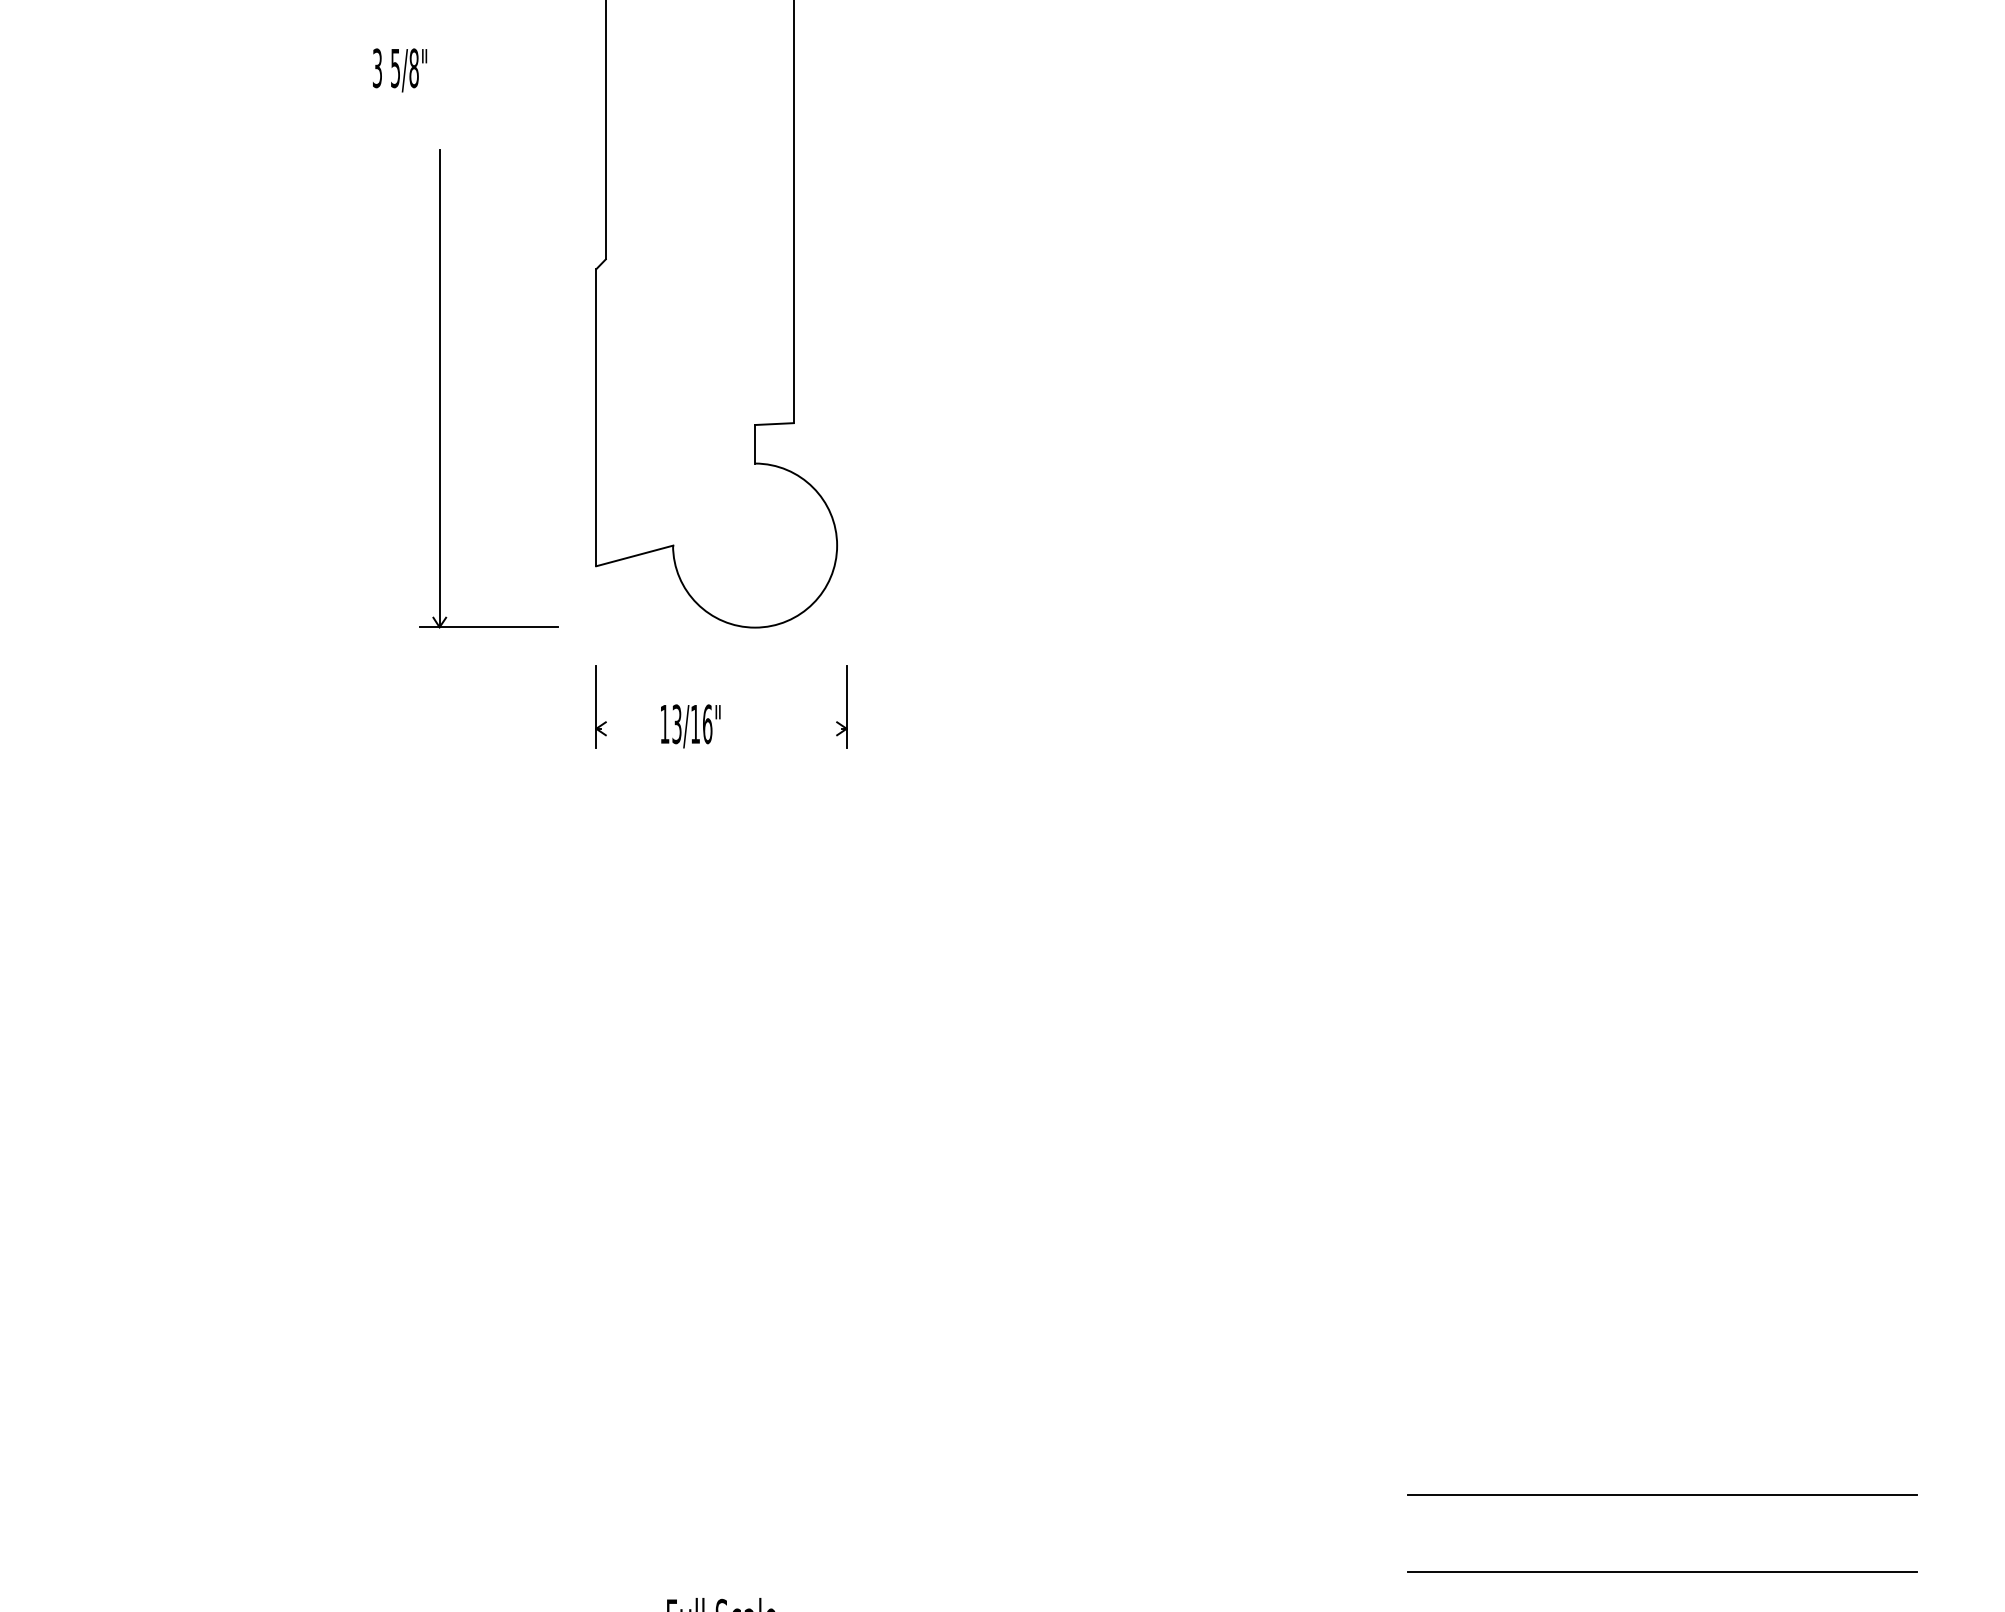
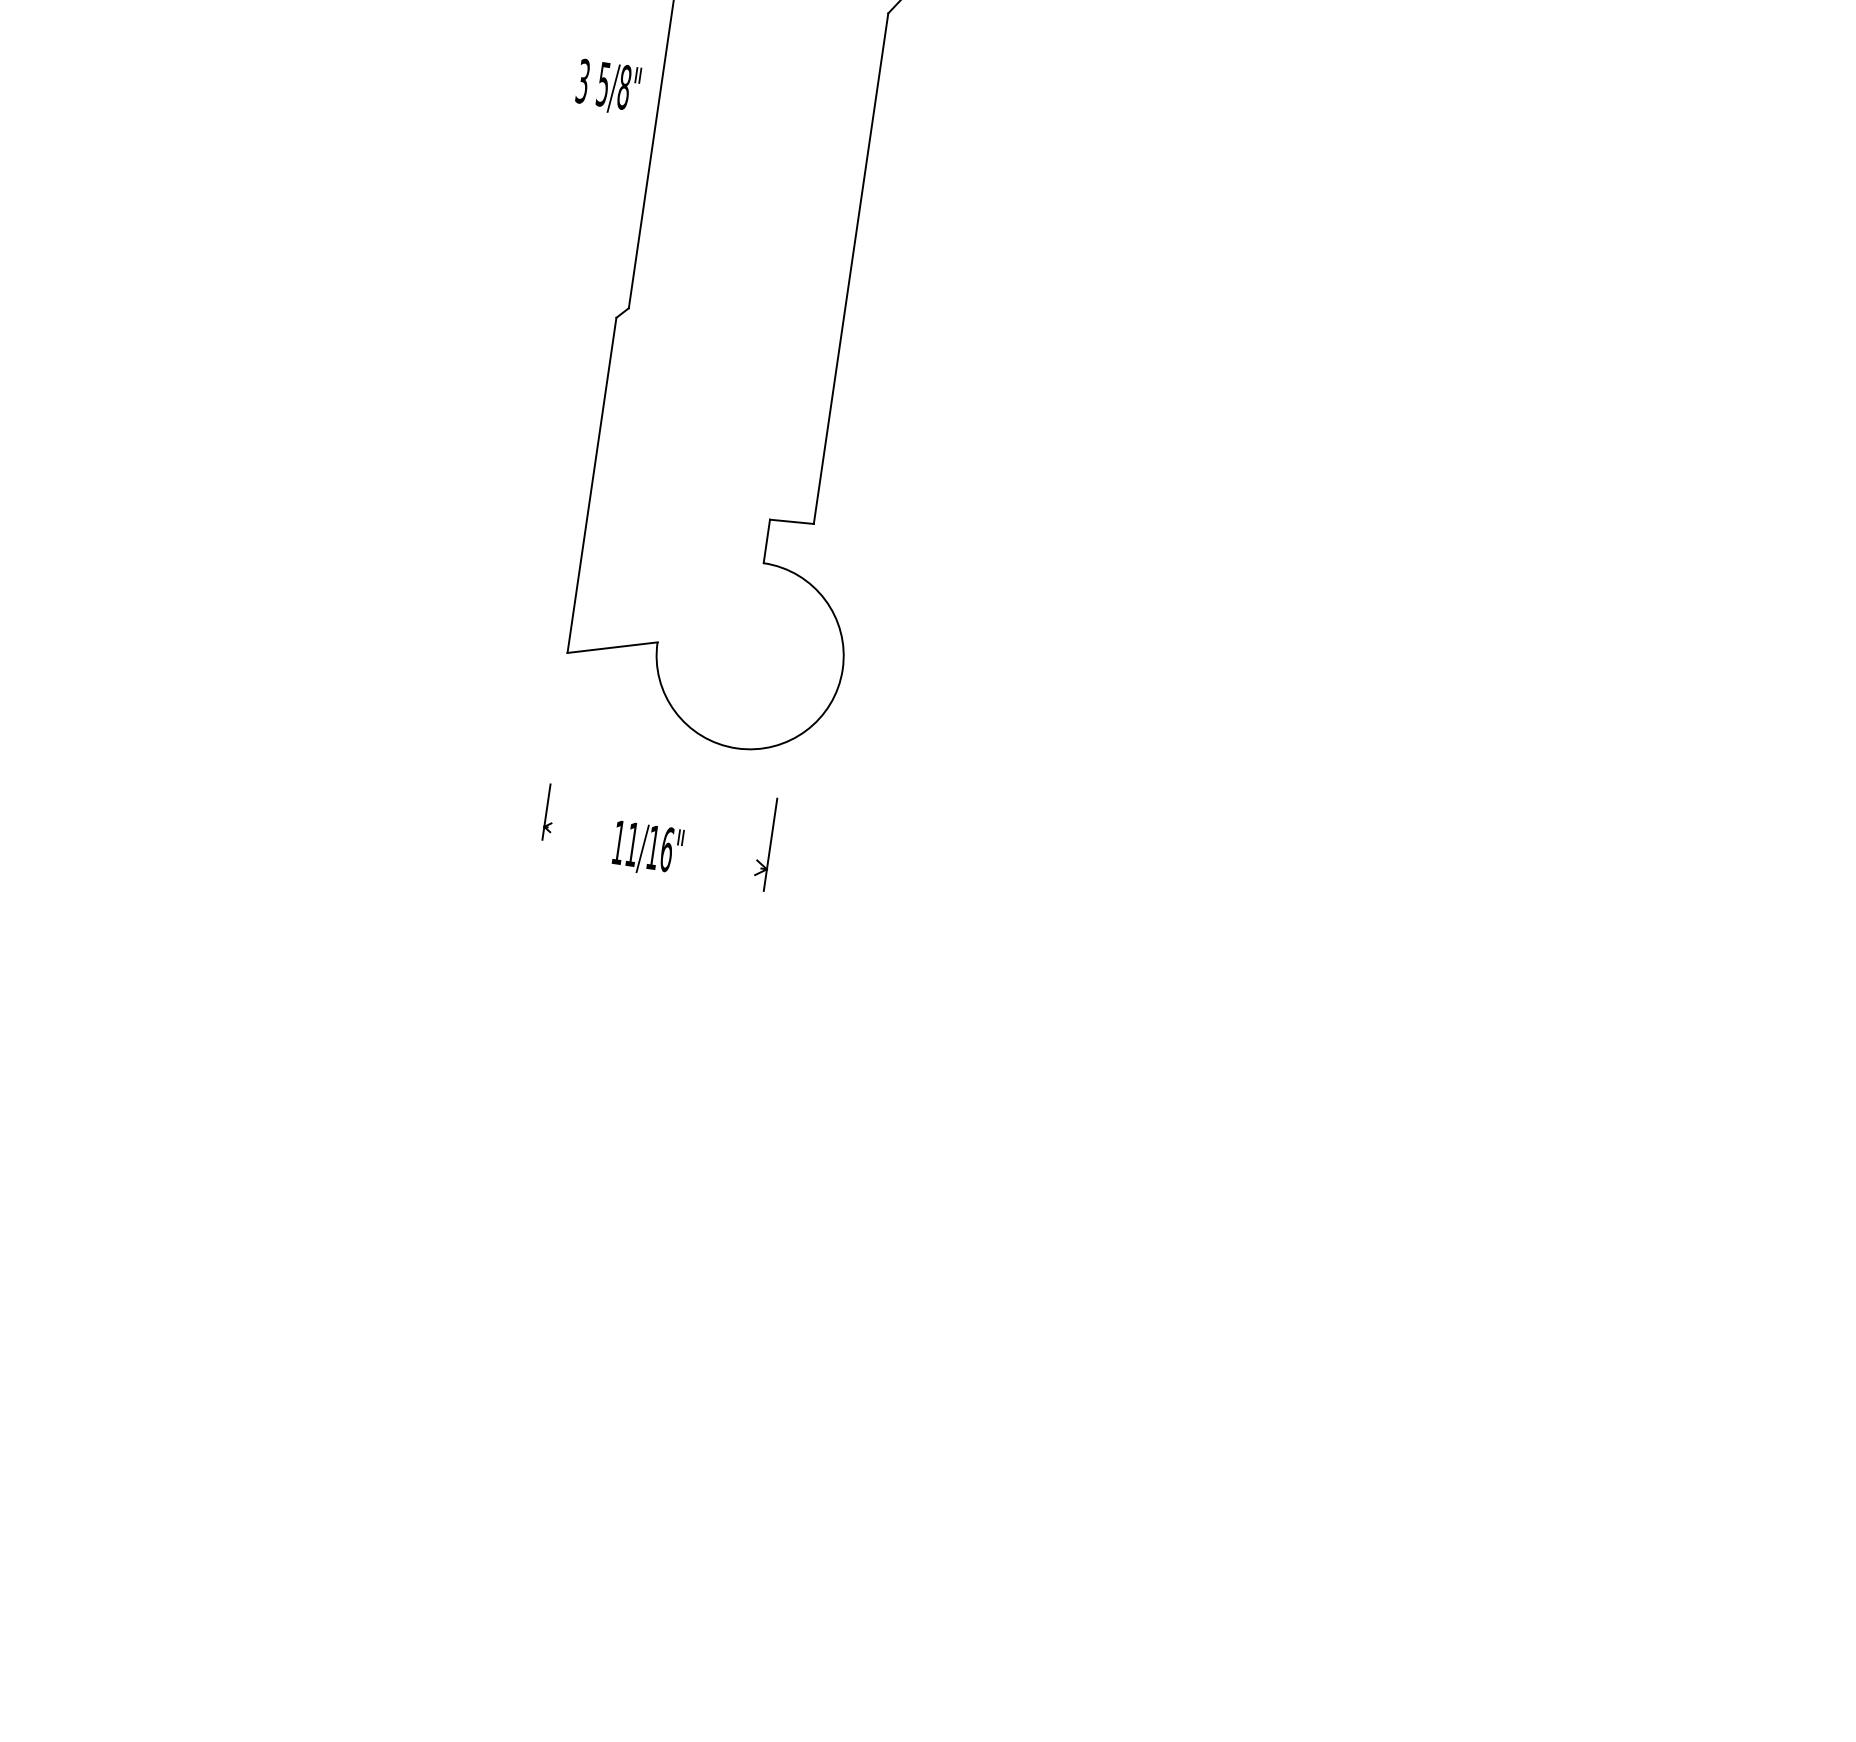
text: (400, 70) -> (608, 87), moved
part: (440, 388) -> (421, 426), removed
part: (600, 706) -> (549, 811), size x0.6
part: (841, 706) -> (764, 843), moved
text: (676, 724) -> (632, 844), 13/16" -> 11/16"

